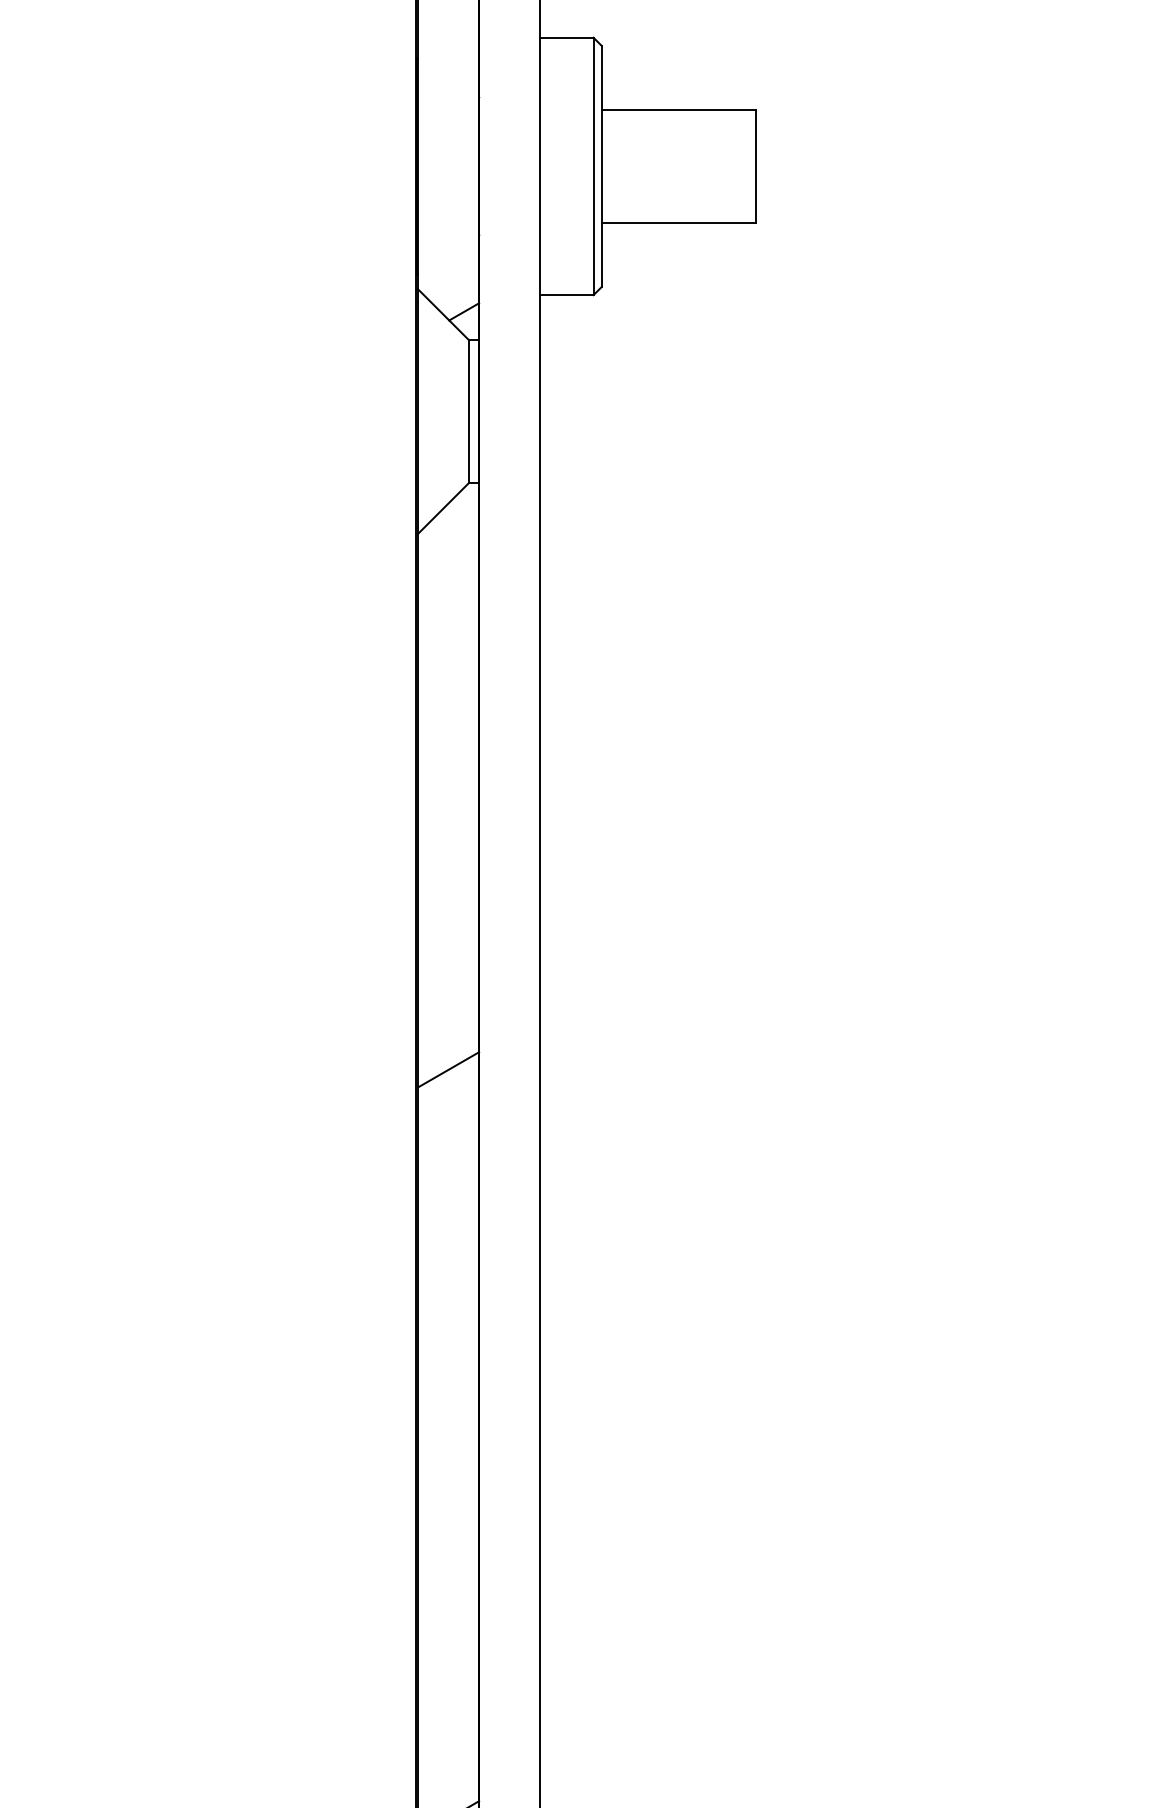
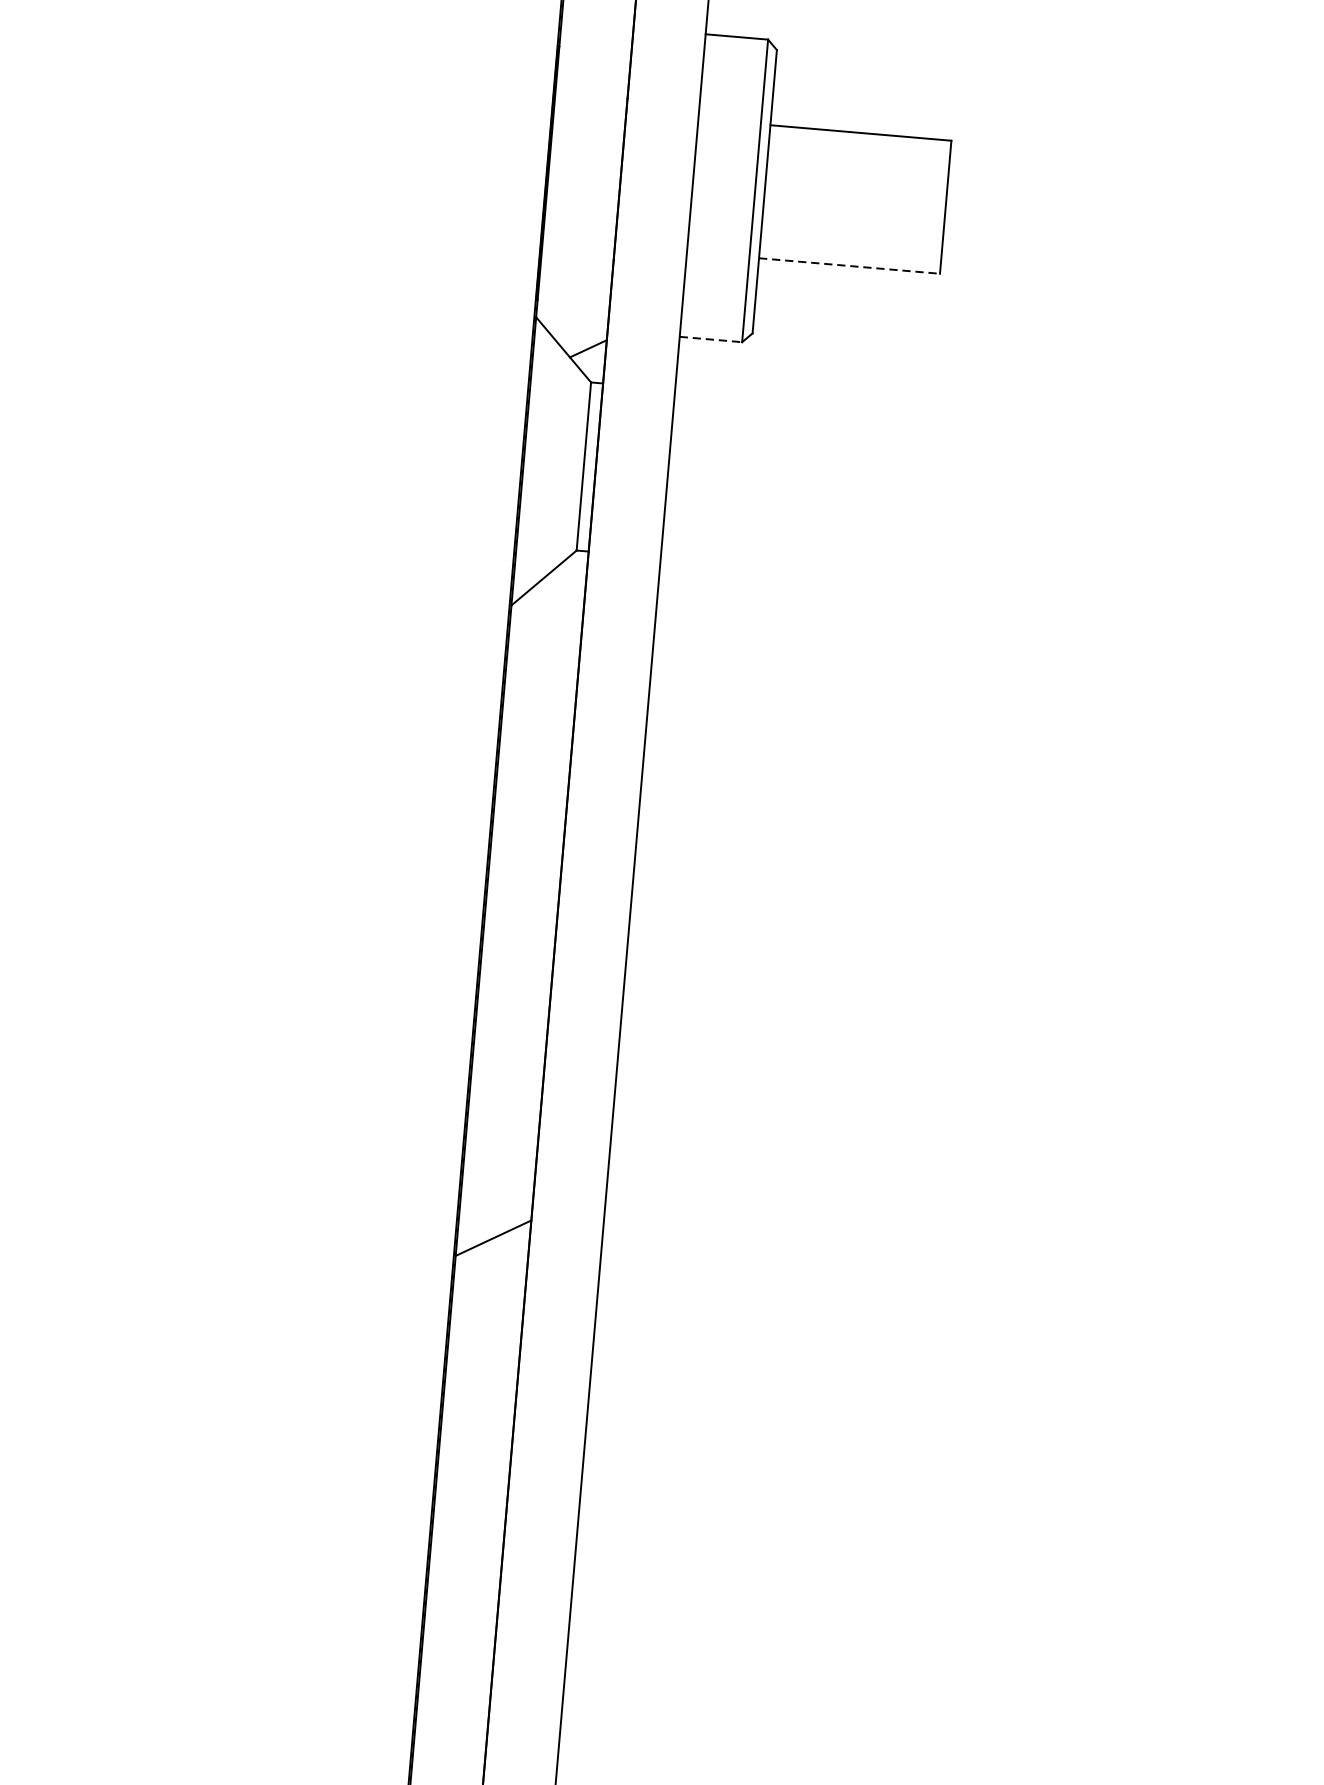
line: (678, 223) -> (849, 266), solid -> dashed
line: (567, 295) -> (711, 339), solid -> dashed

